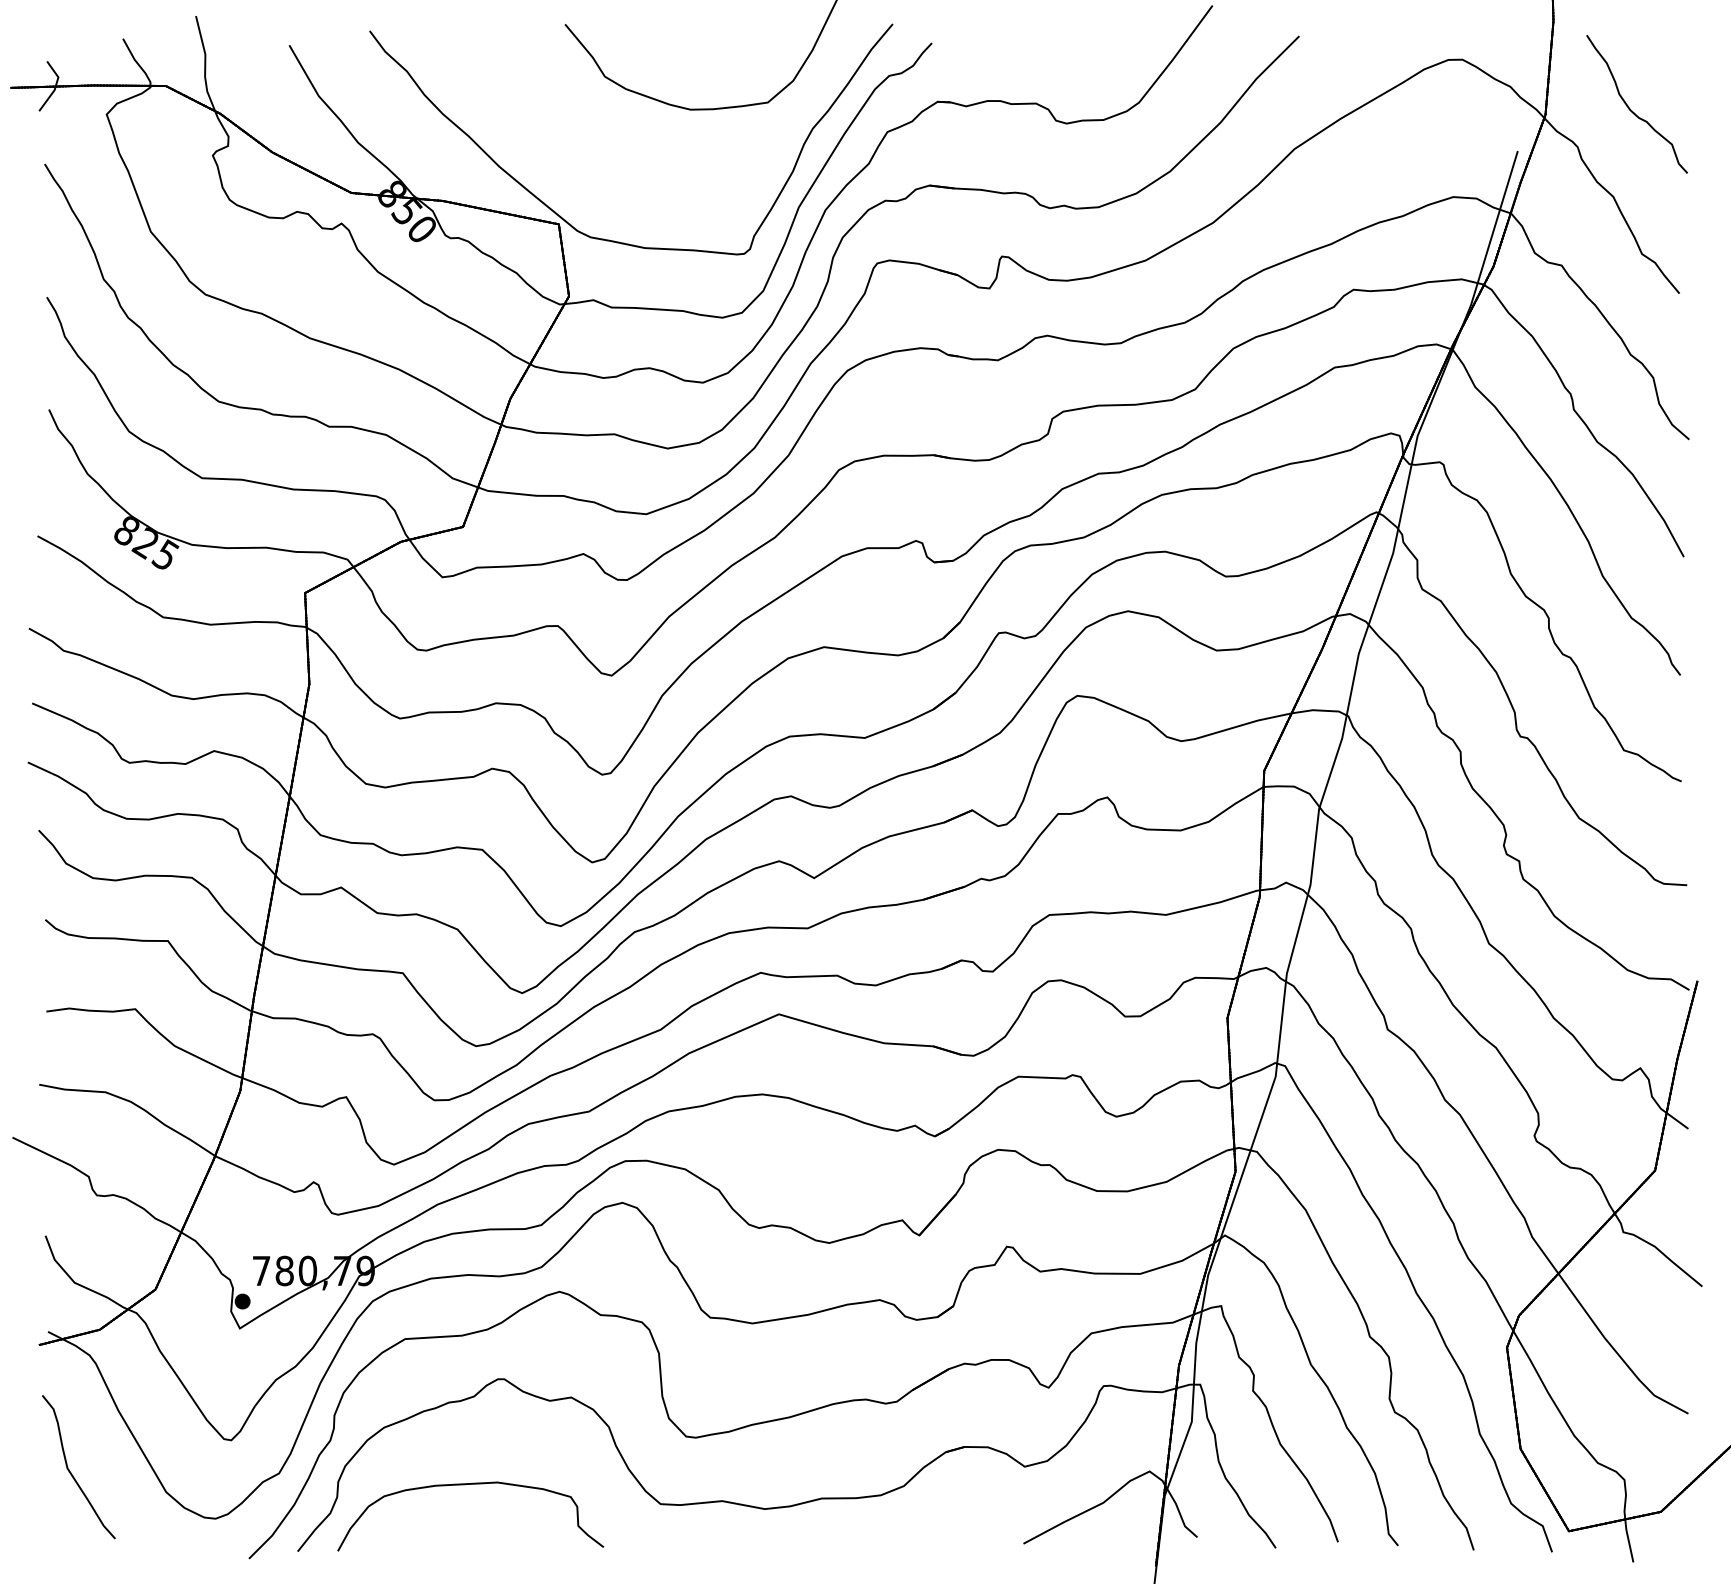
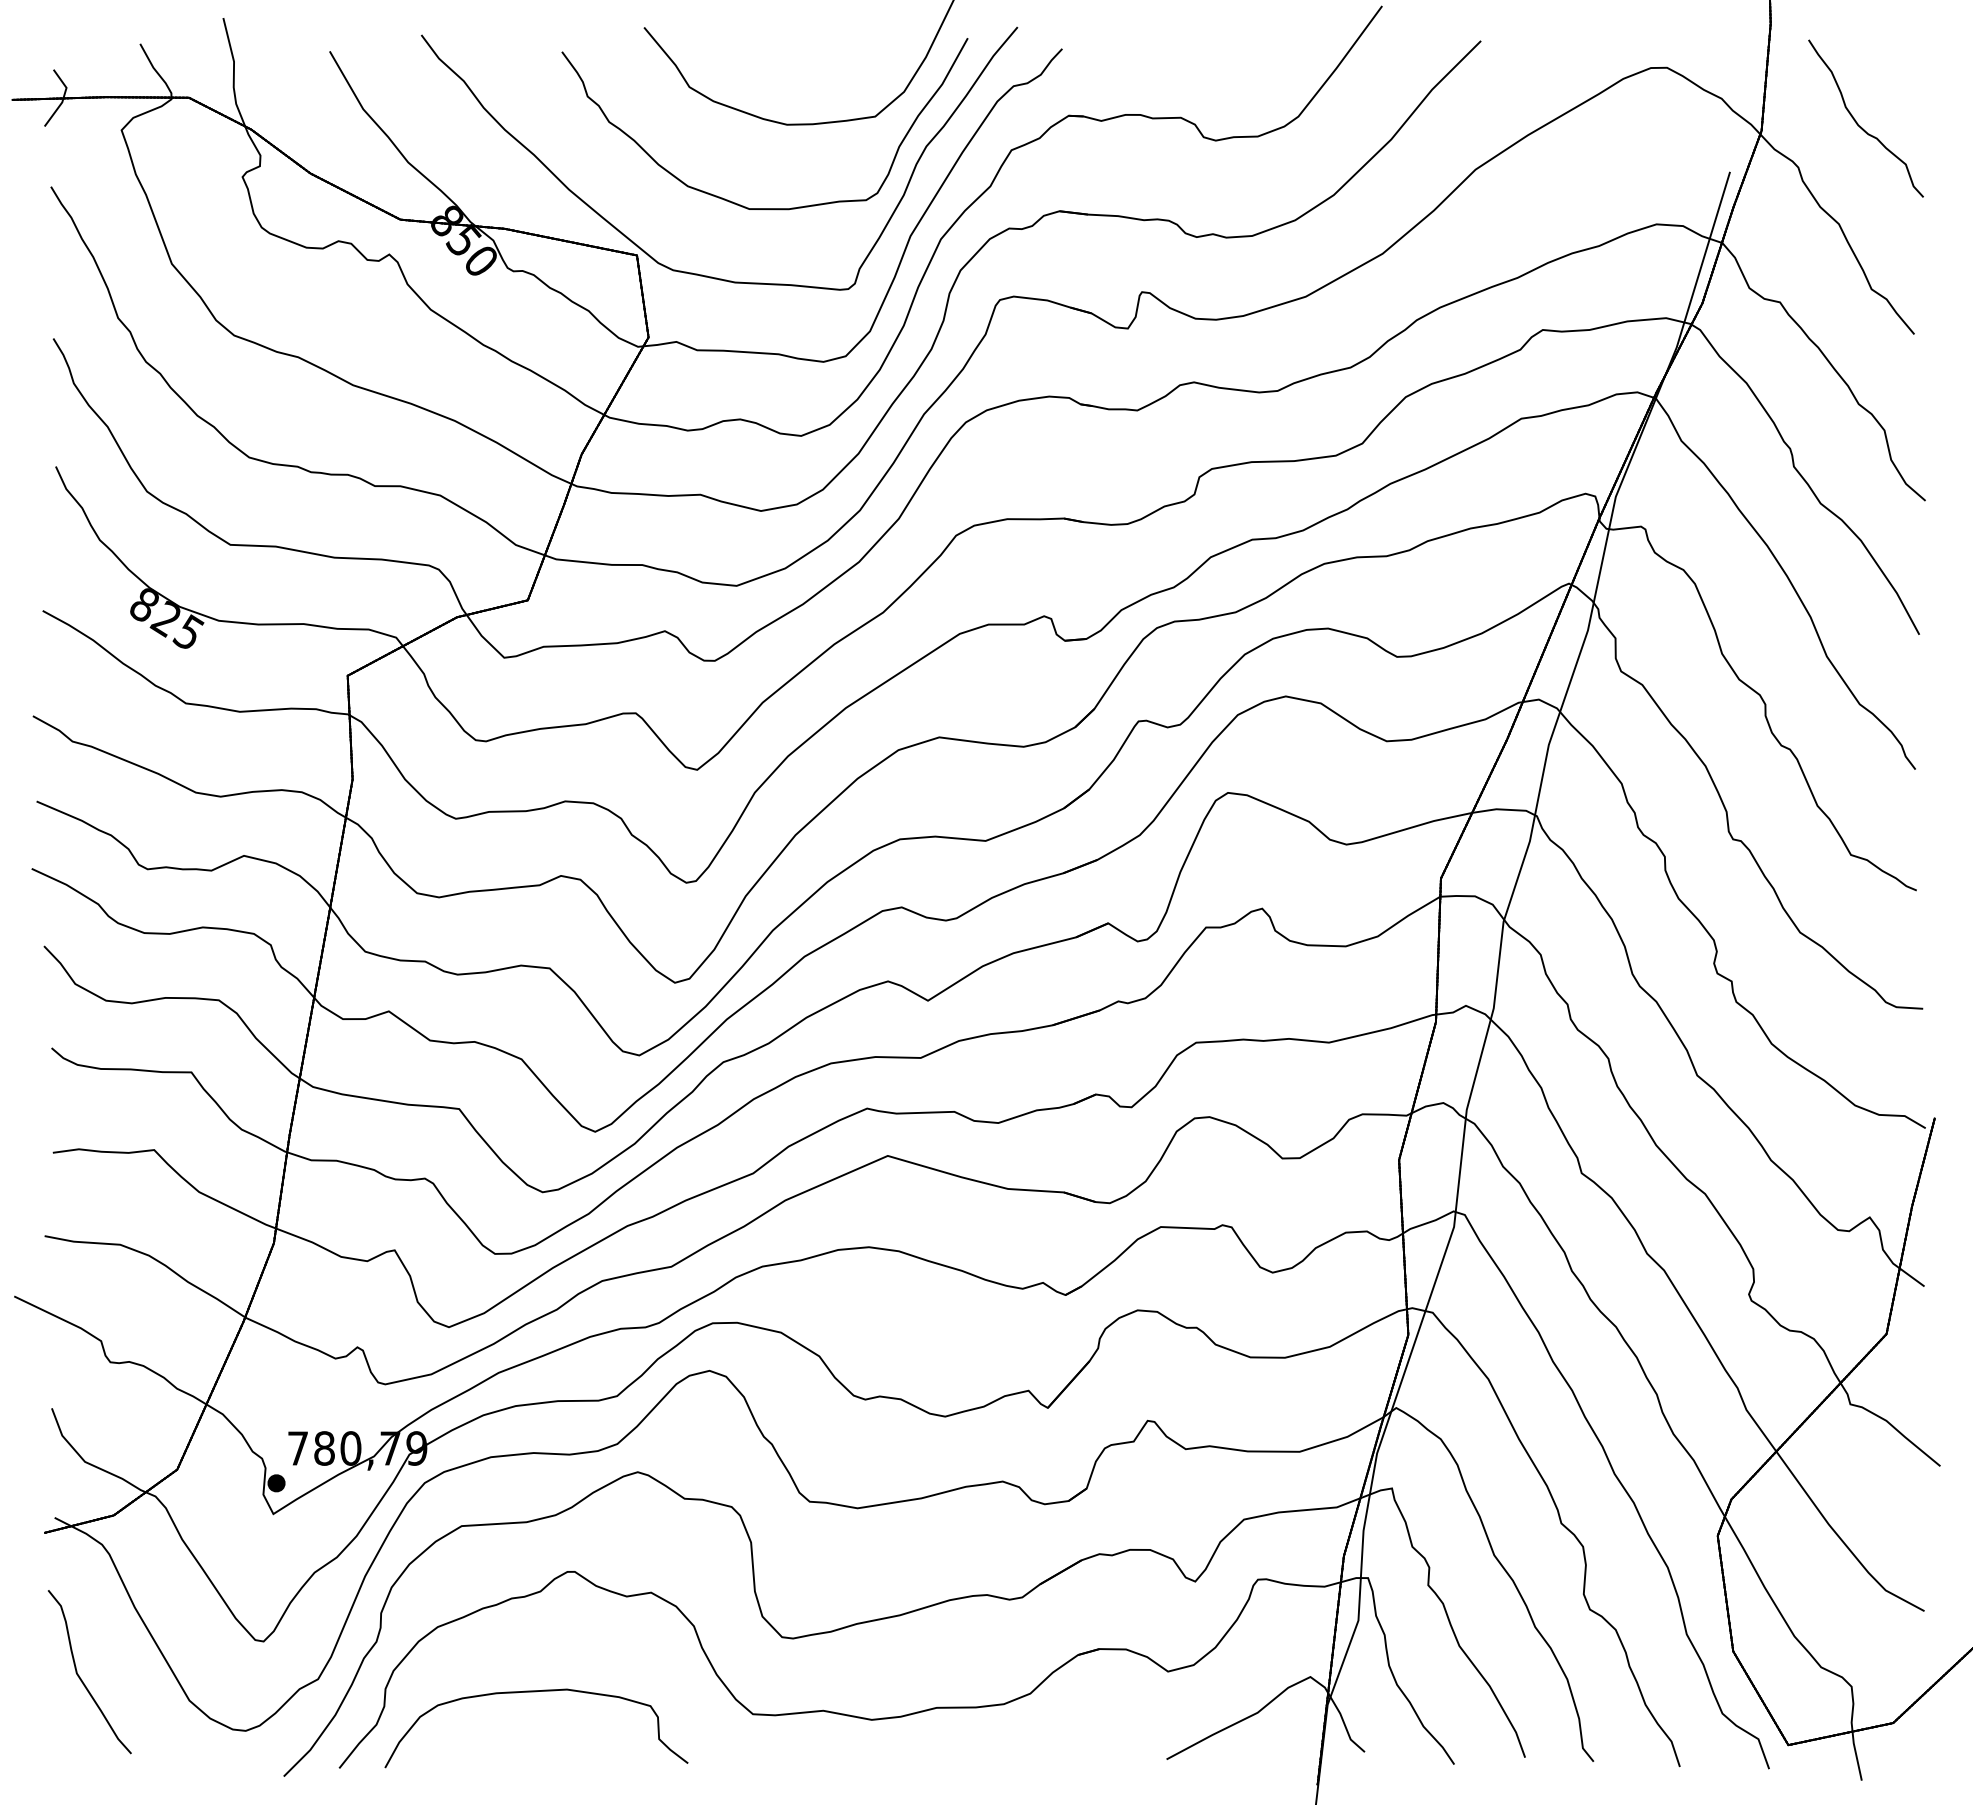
curve: (647, 178) -> (738, 203), added

